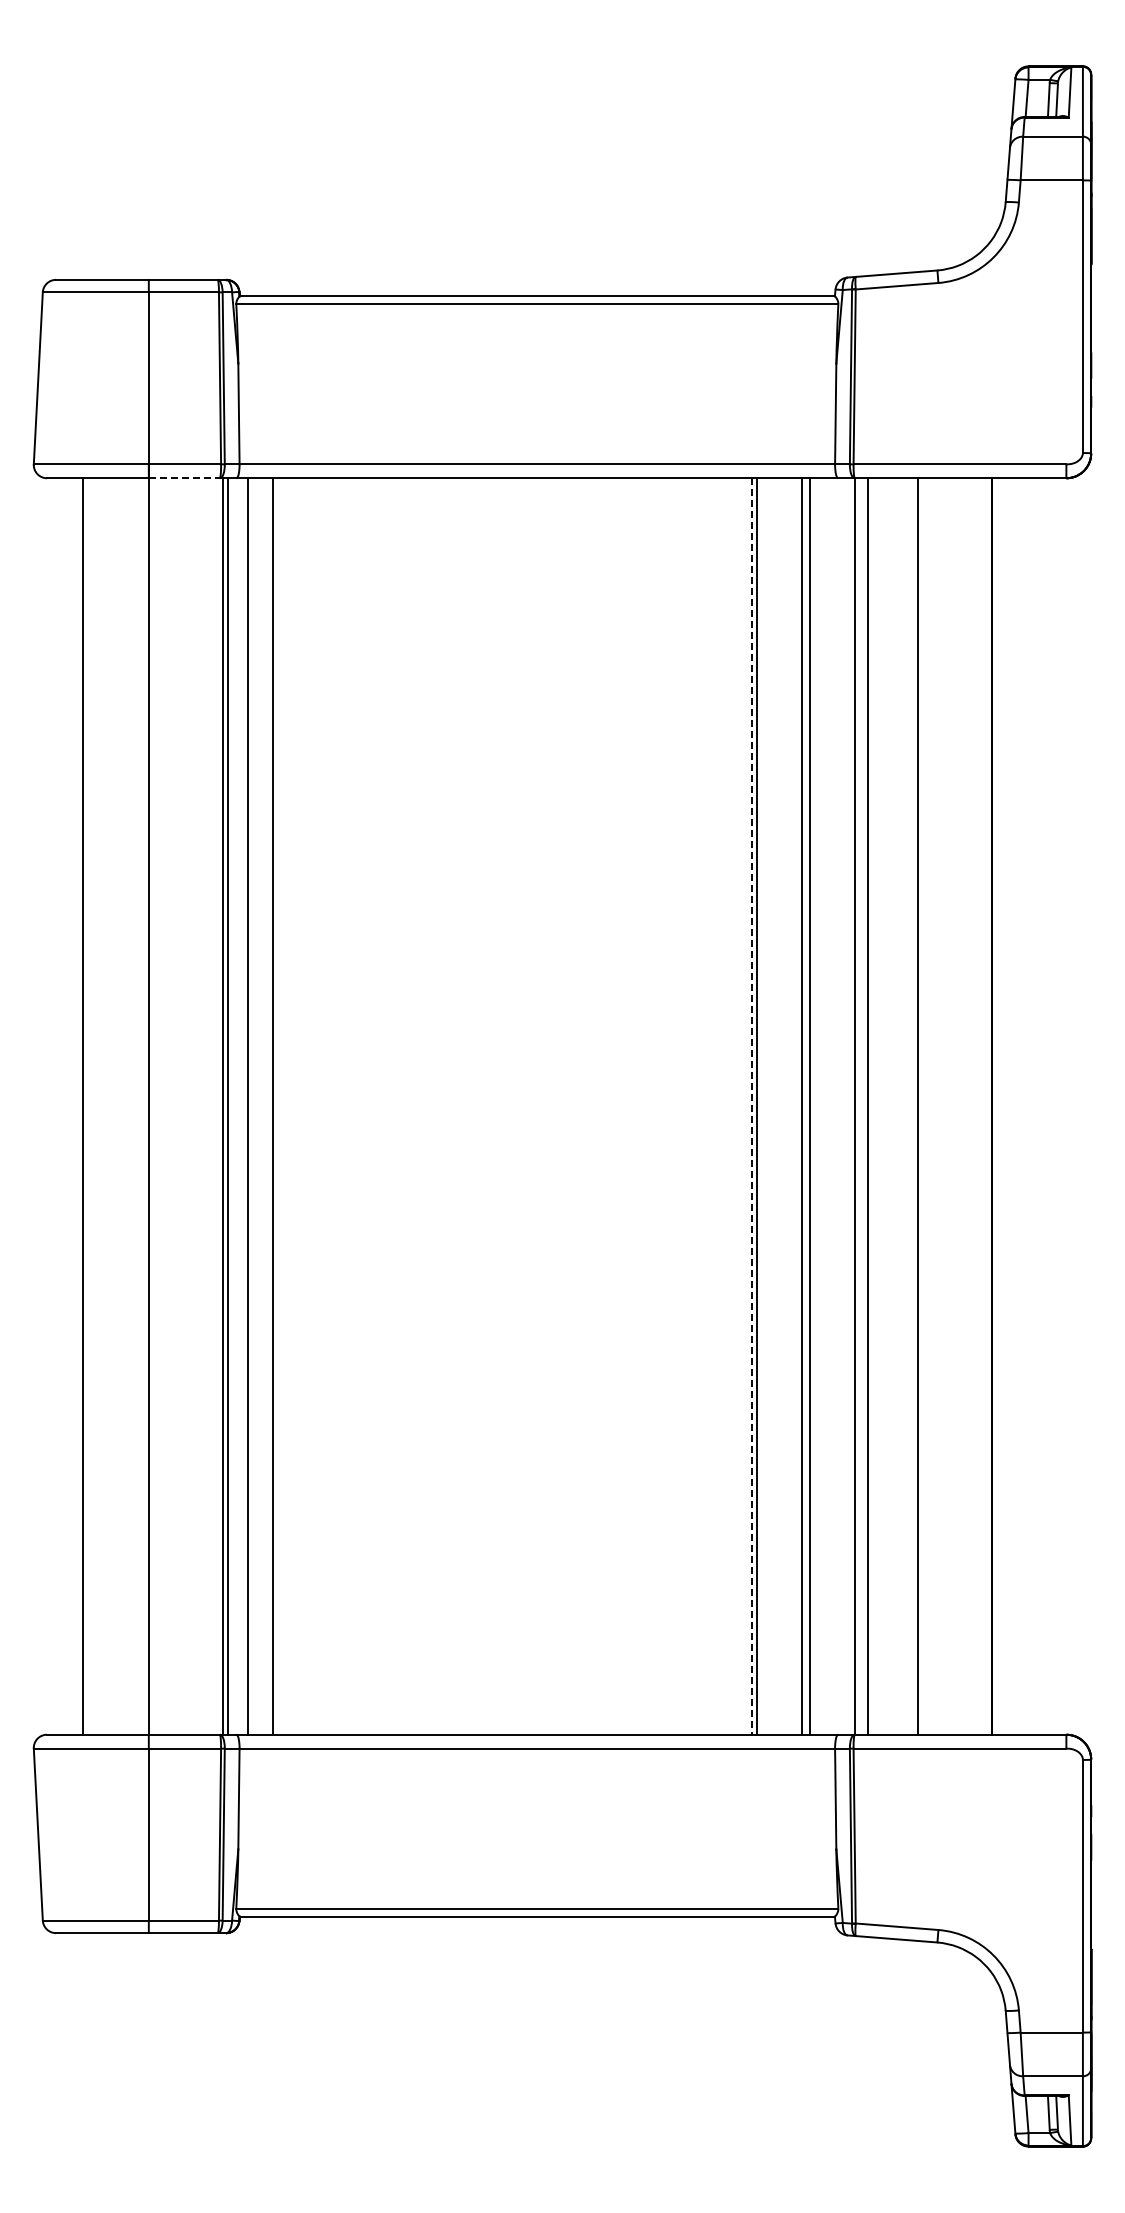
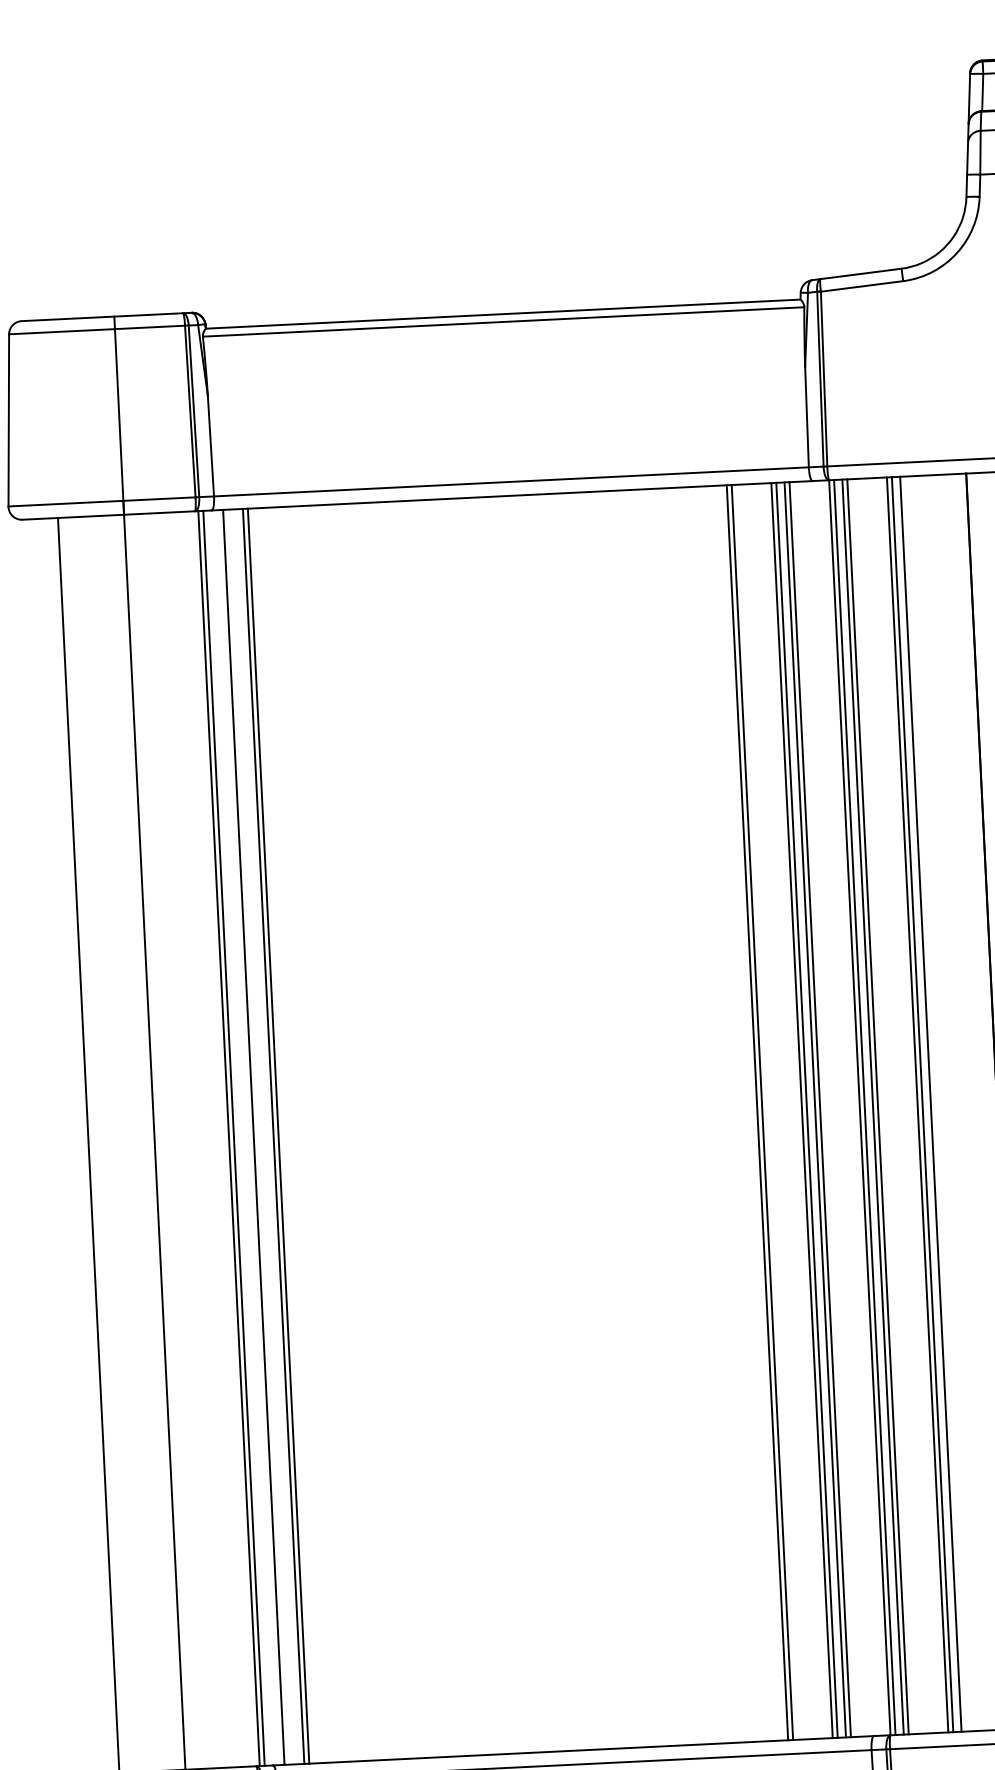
line: (184, 478) -> (159, 513), dashed -> solid
line: (267, 1106) -> (273, 1136), added
line: (796, 1106) -> (801, 1110), added
line: (815, 1106) -> (820, 1109), added
line: (859, 1106) -> (864, 1107), added
line: (872, 1106) -> (877, 1106), added
line: (912, 1106) -> (917, 1104), added
line: (925, 1106) -> (930, 1104), added
line: (752, 1107) -> (757, 1113), dashed -> solid

